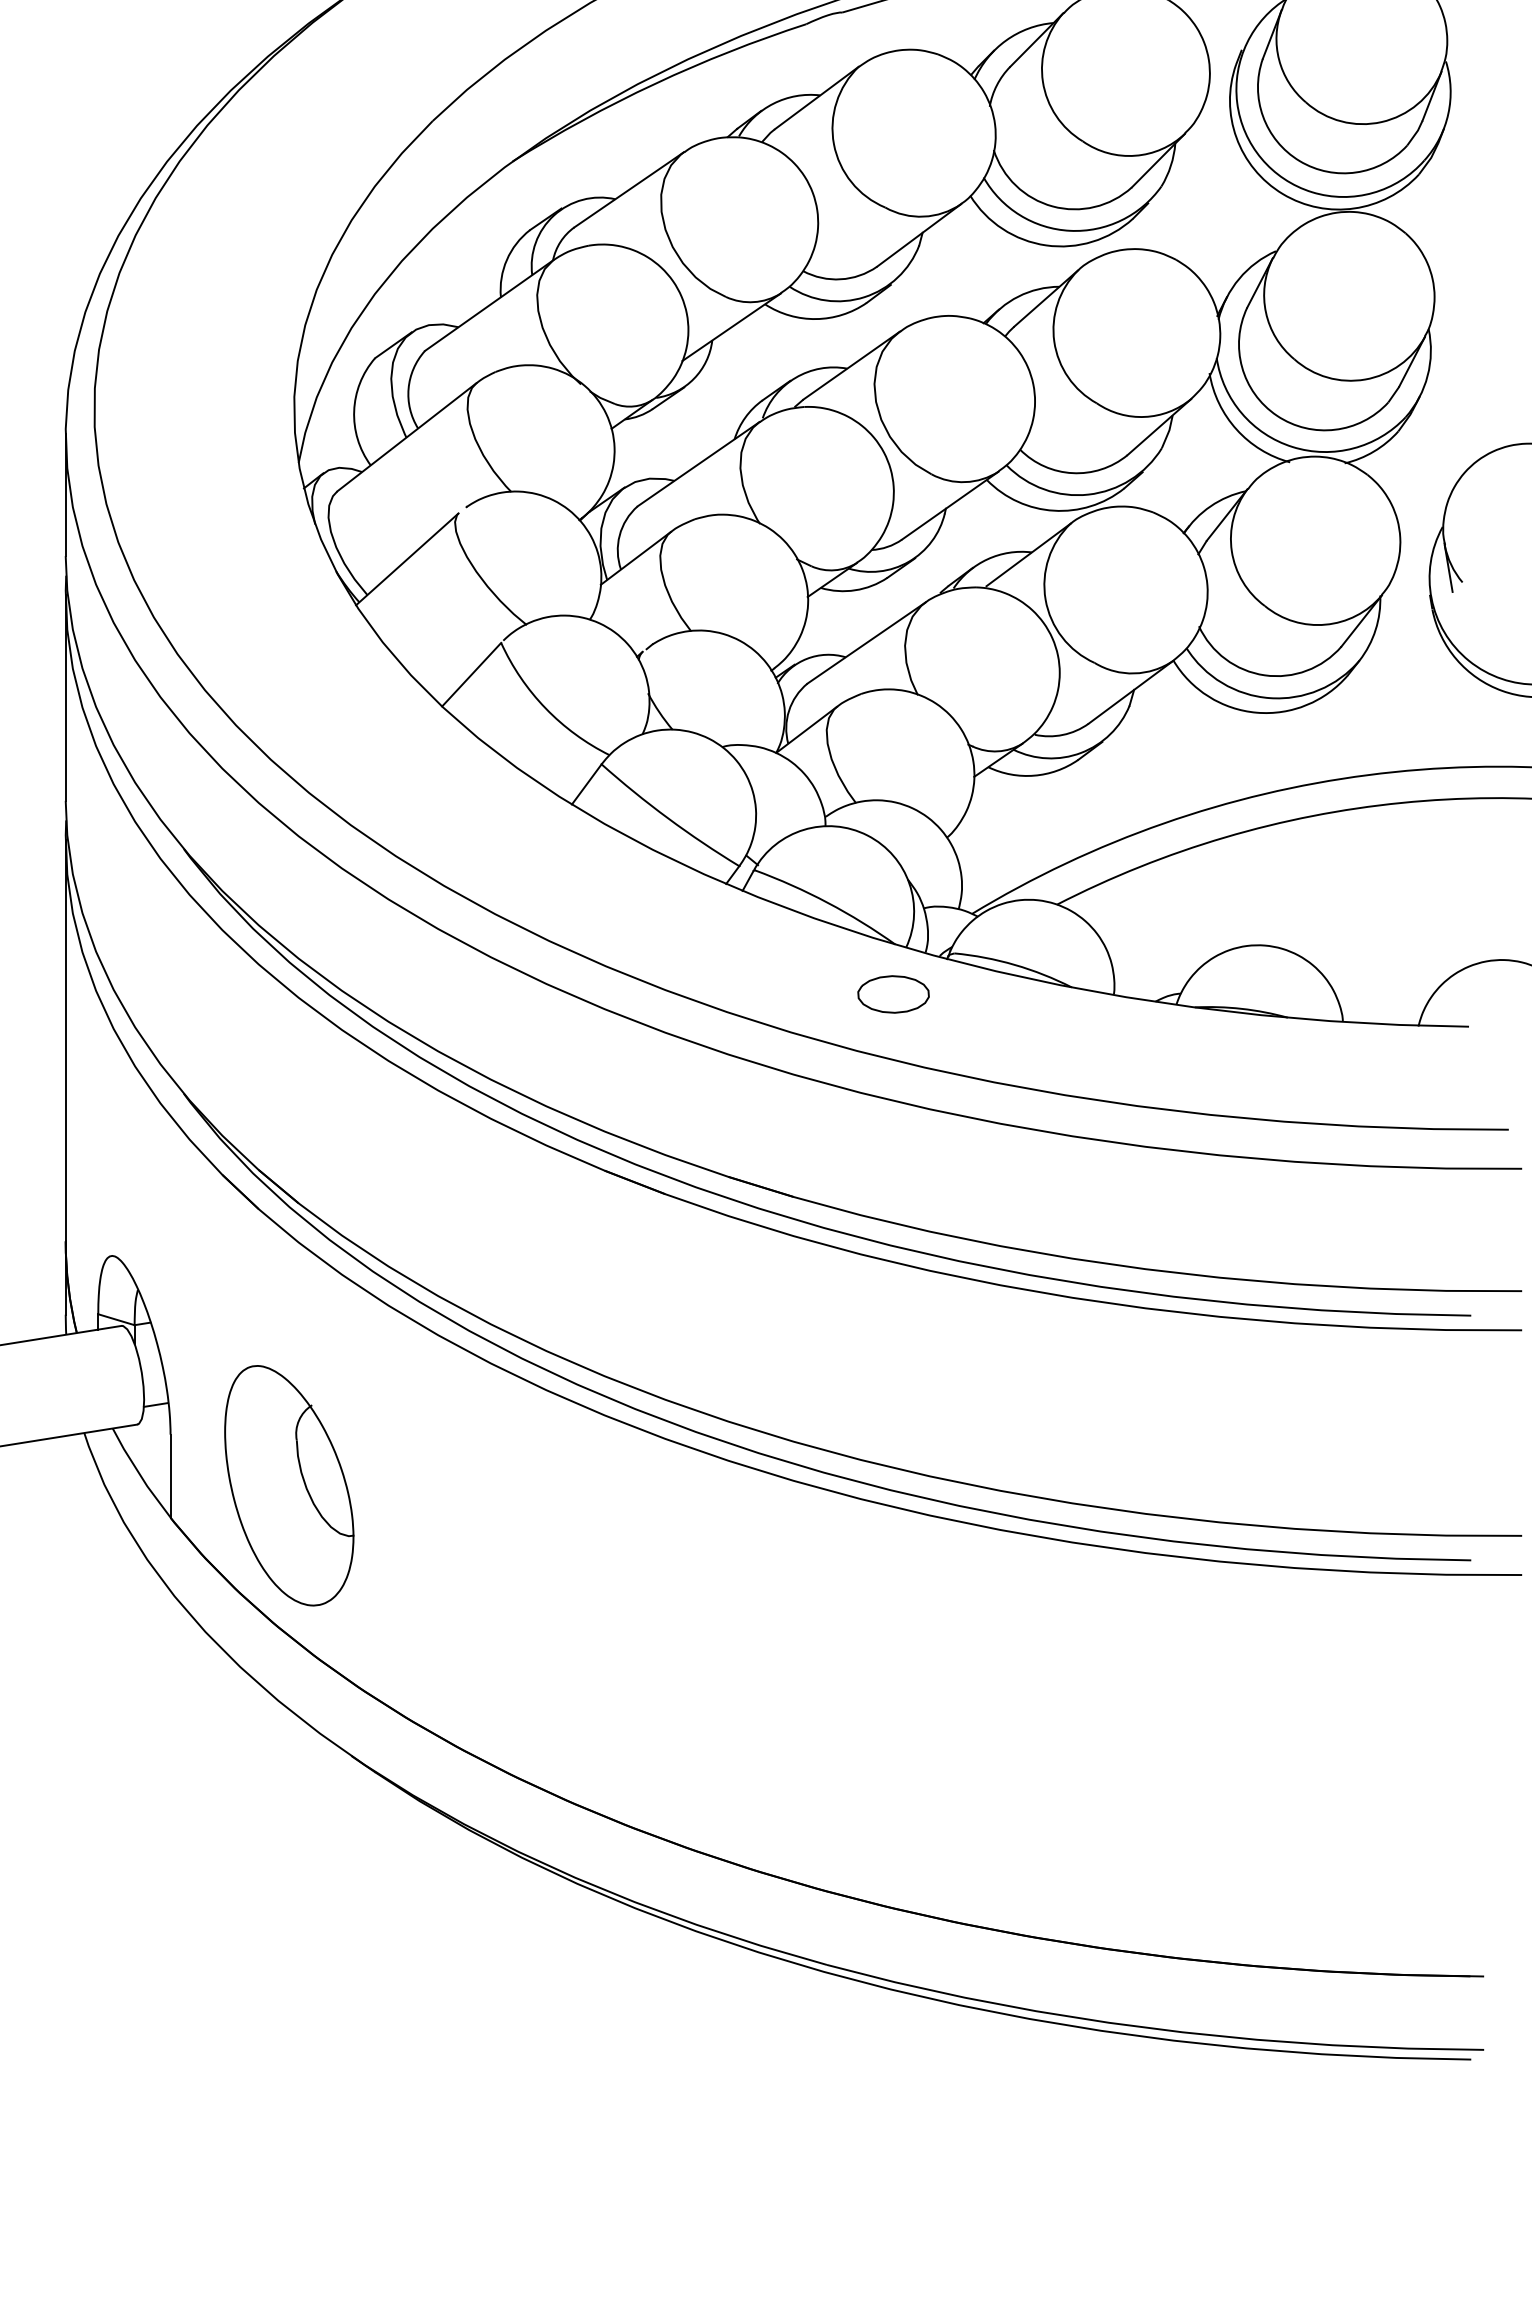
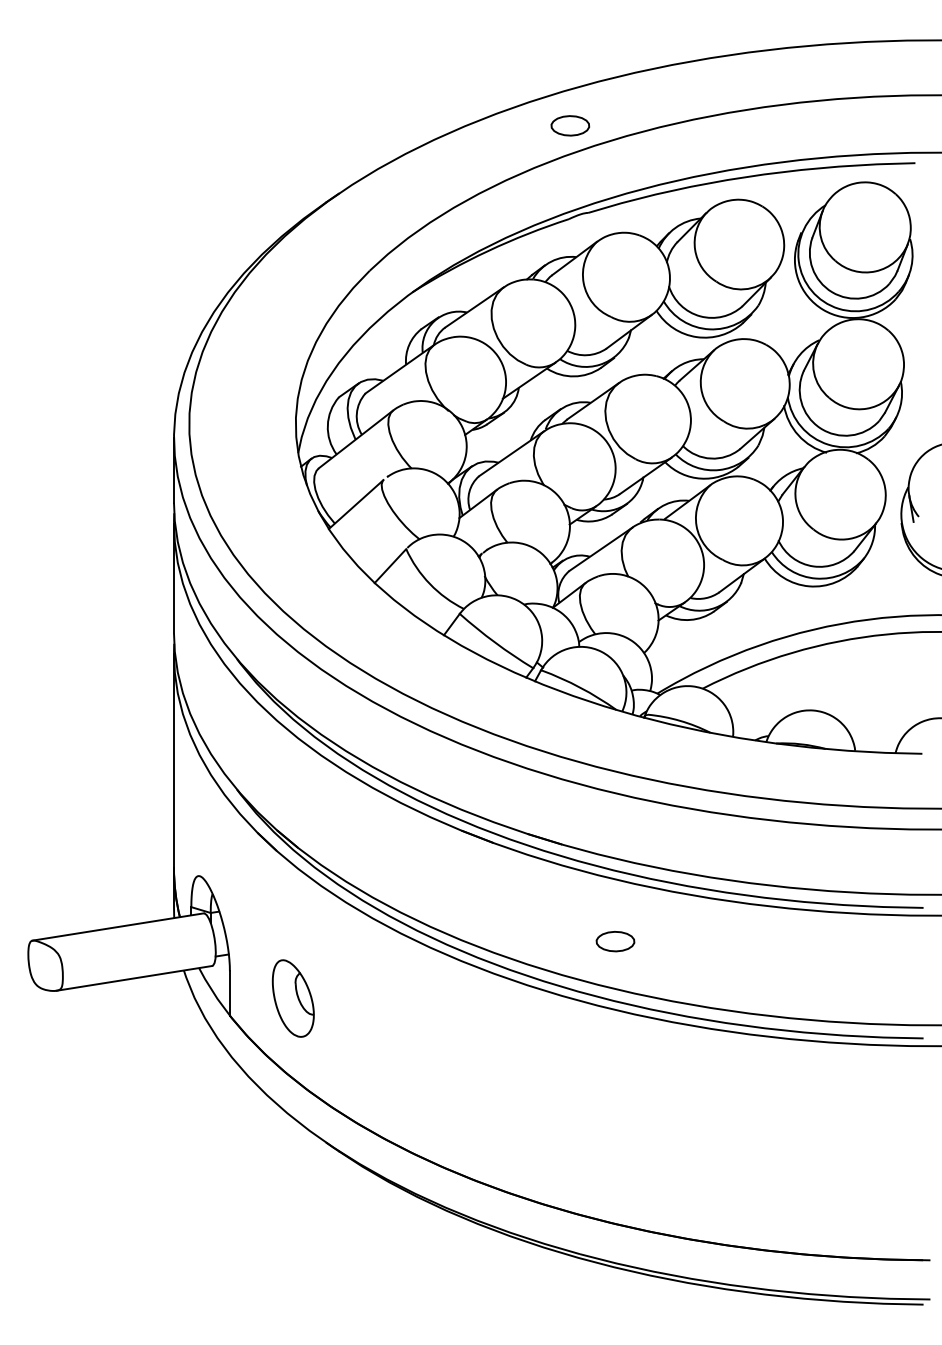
part: (893, 994) -> (615, 941), moved
part: (289, 1485) -> (293, 998), size x0.6

